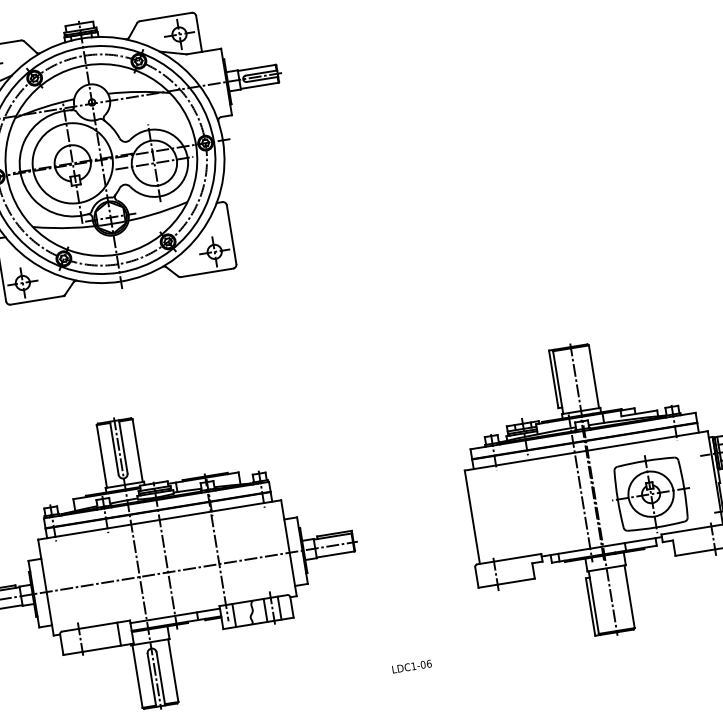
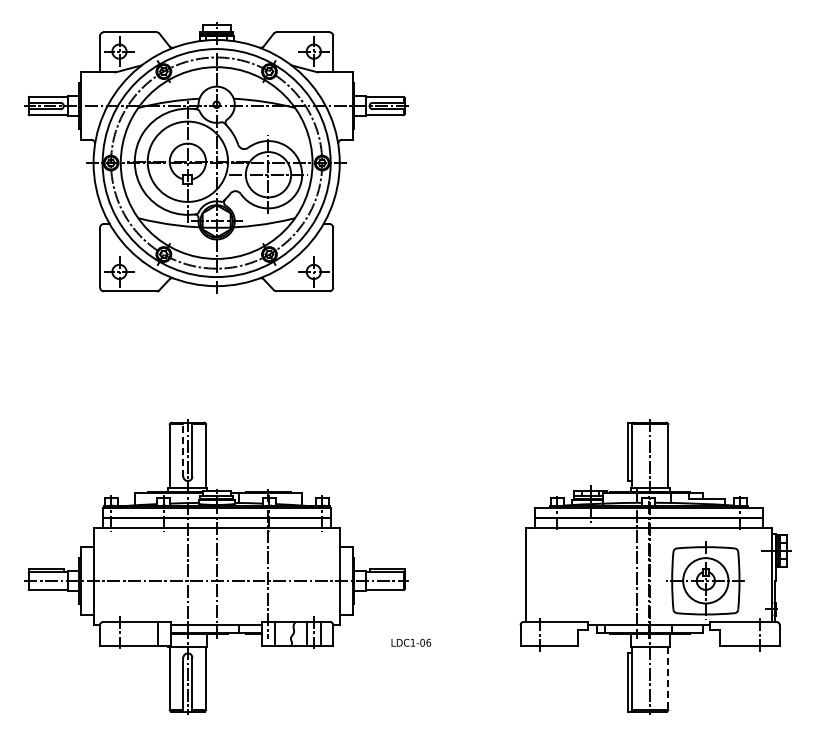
line: (114, 448) -> (183, 449), solid -> dashed
line: (629, 596) -> (668, 678), solid -> dashed
text: (412, 666) -> (411, 642), moved

